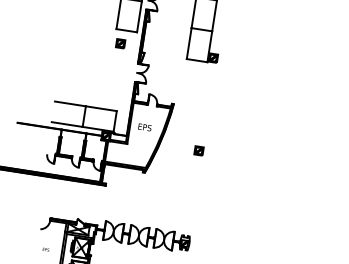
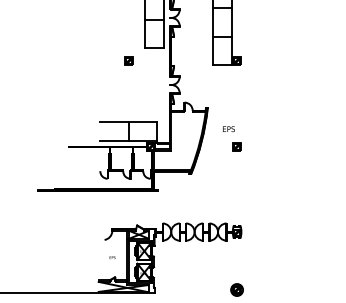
part: (119, 43) -> (128, 60), moved
text: (144, 126) -> (228, 128), moved

